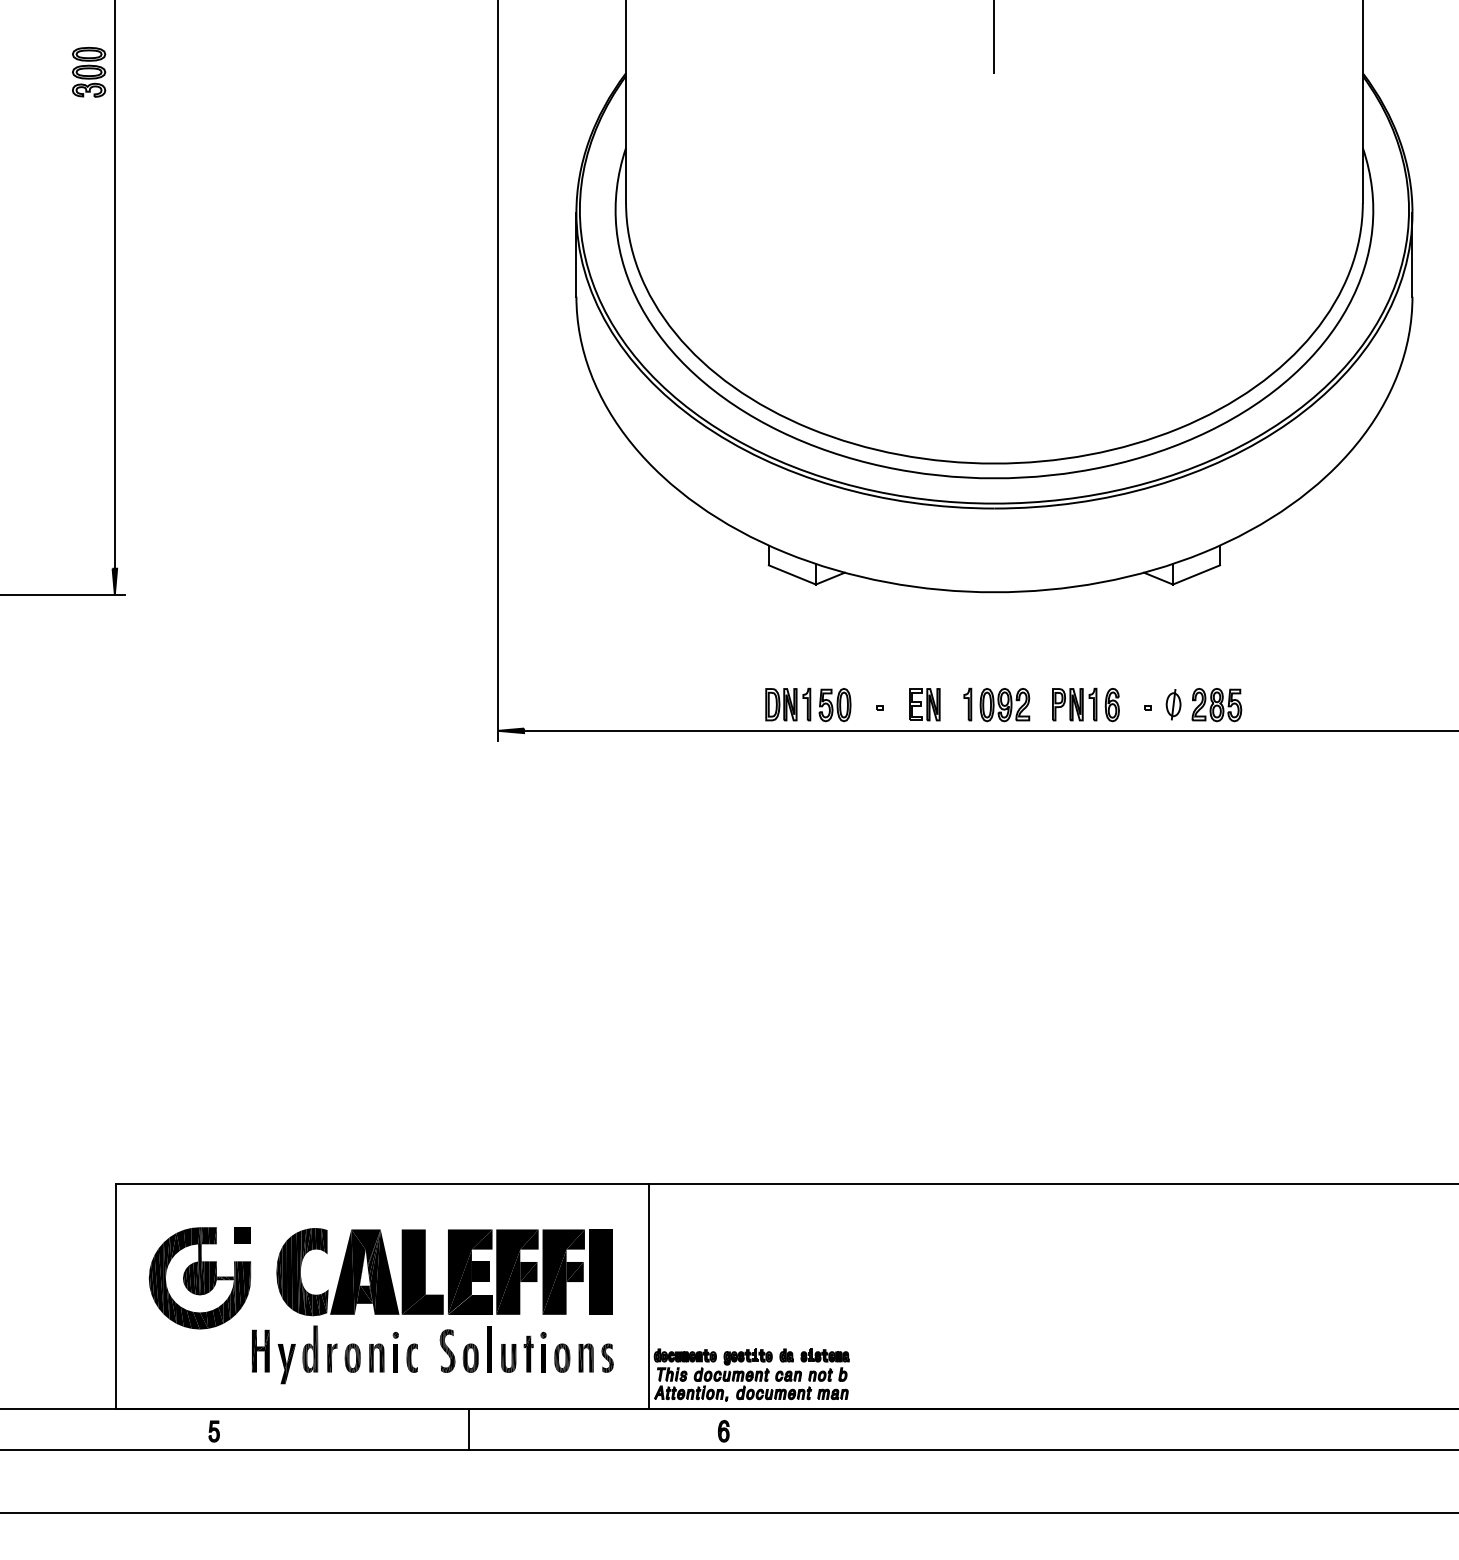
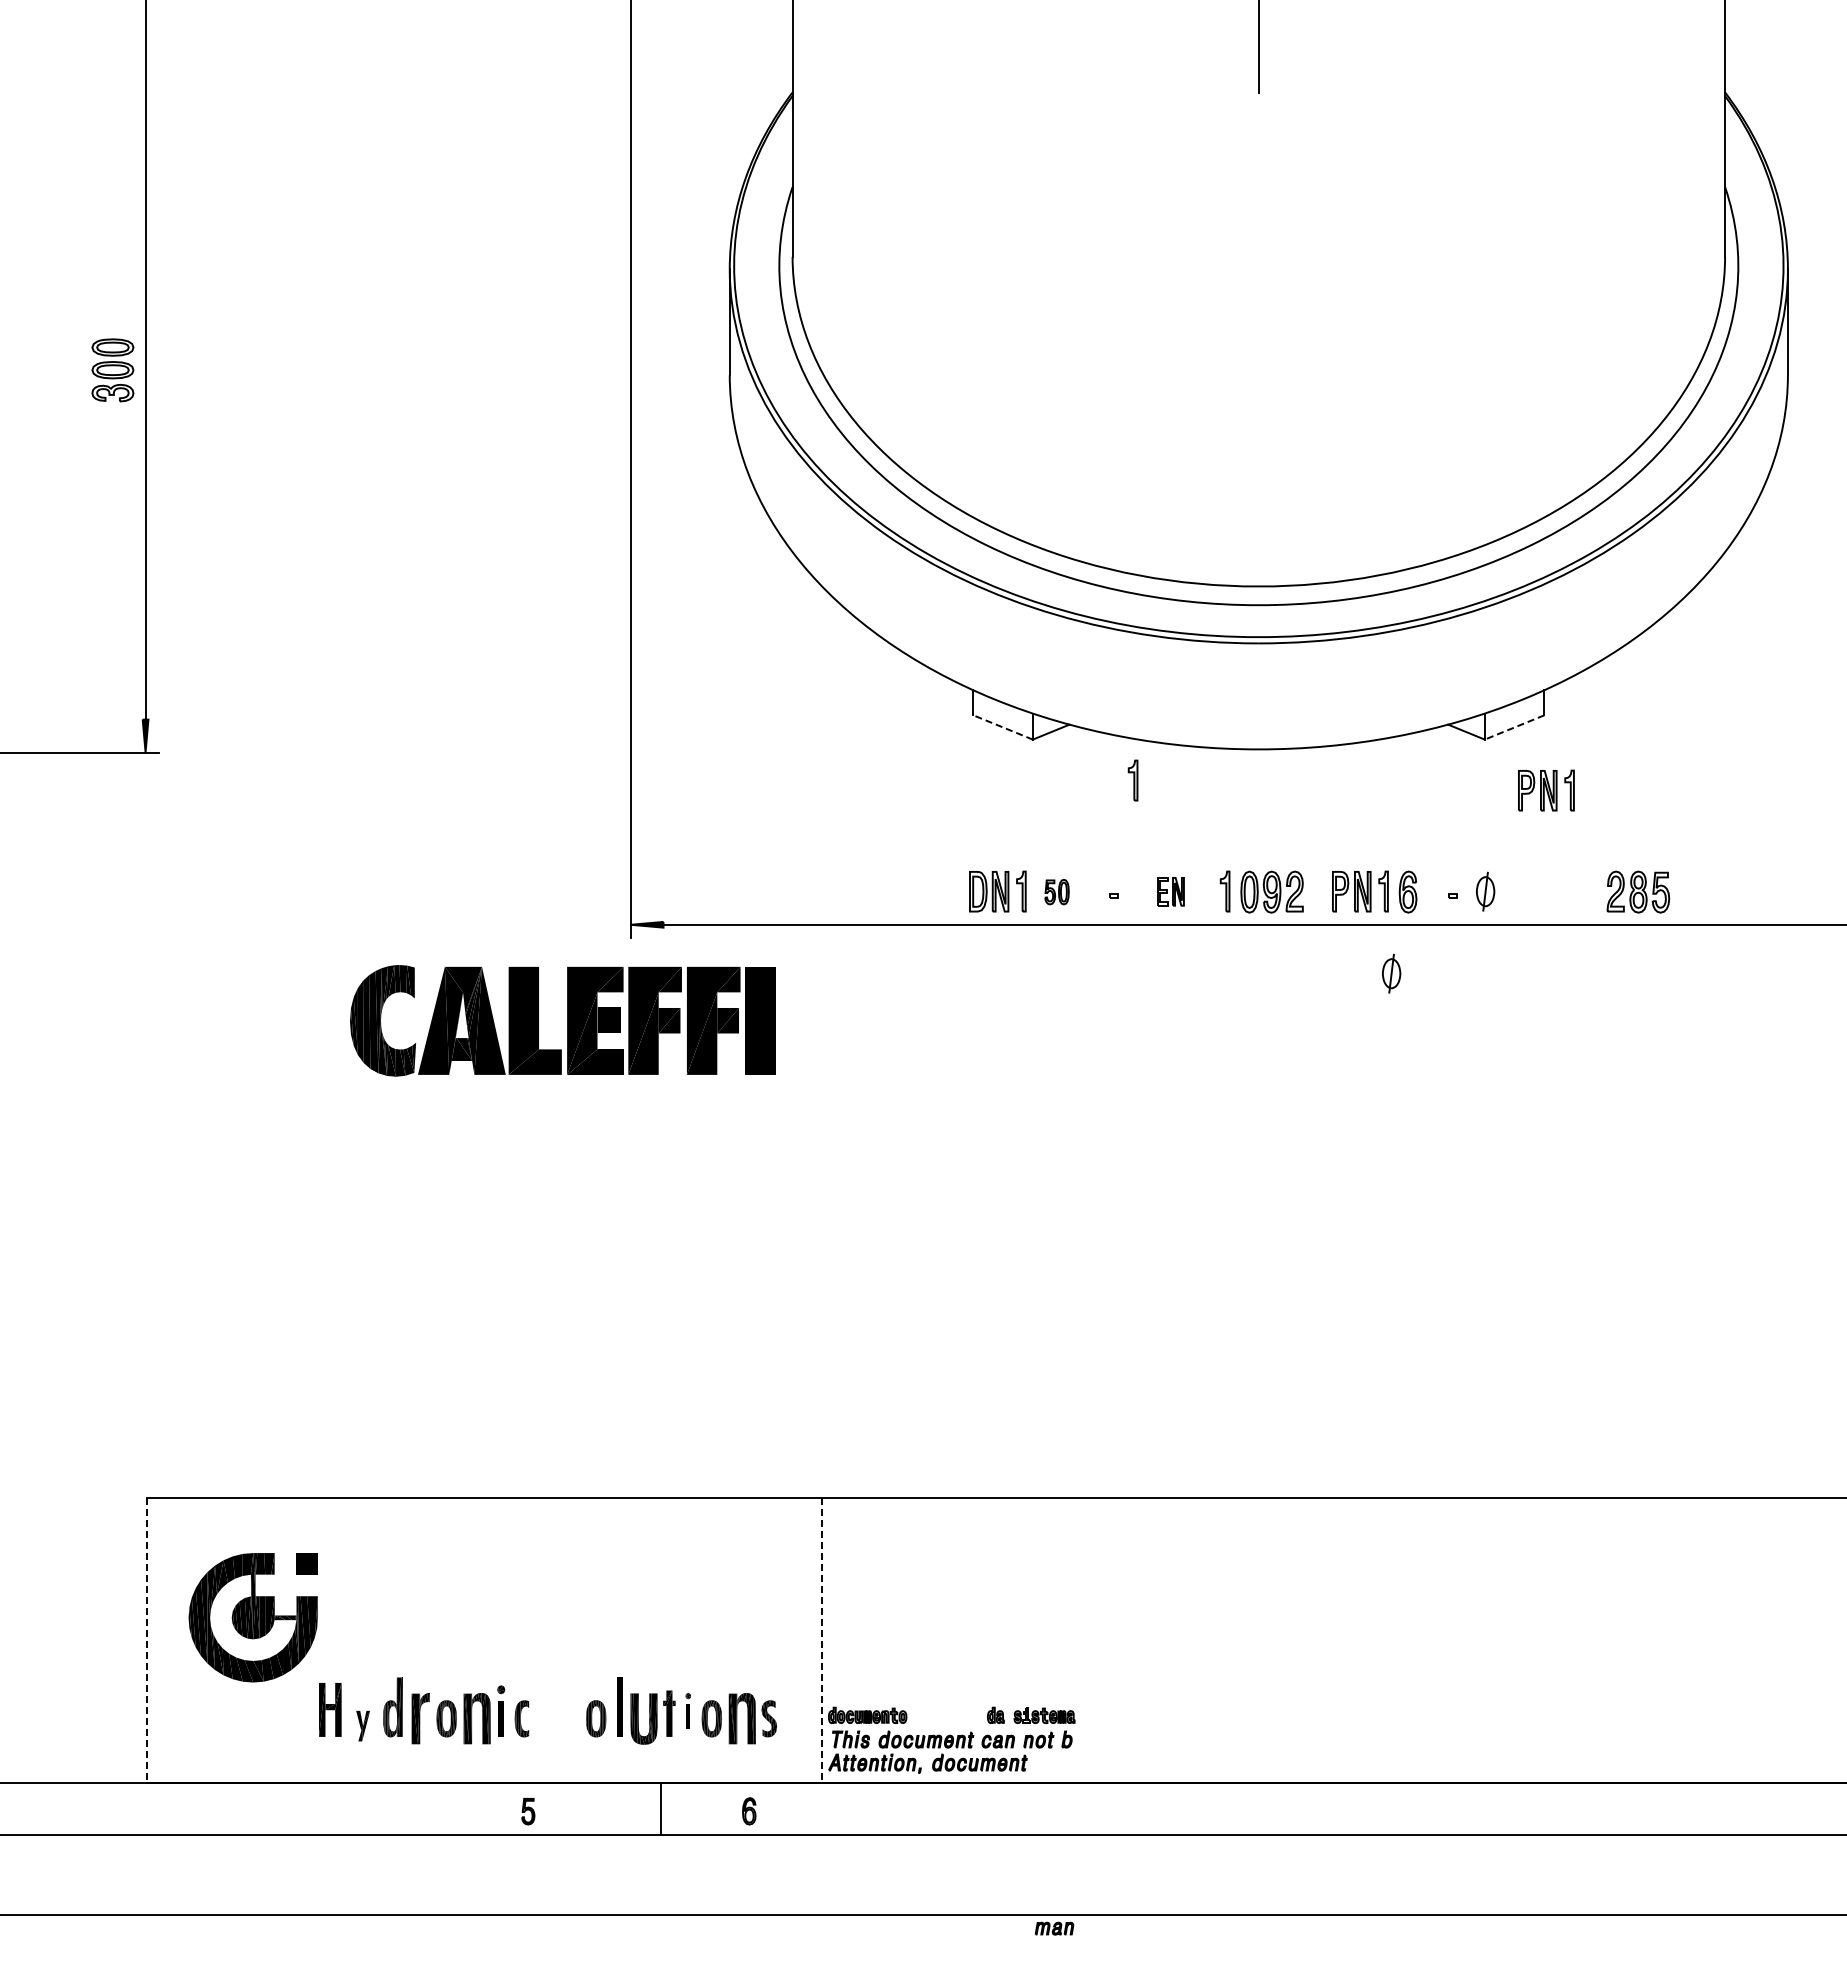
part: (88, 72) -> (112, 370), moved
line: (791, 574) -> (1002, 727), solid -> dashed
line: (1196, 574) -> (1514, 727), solid -> dashed
part: (894, 616) -> (1132, 780), added
part: (1221, 624) -> (1546, 790), added
part: (834, 704) -> (1056, 891), size x0.6
part: (924, 704) -> (1170, 891), size x0.7
part: (1216, 704) -> (1638, 891), moved
part: (1099, 769) -> (1391, 973), added
part: (444, 1271) -> (562, 1020), moved
line: (115, 1296) -> (146, 1640), solid -> dashed
line: (648, 1296) -> (821, 1640), solid -> dashed
part: (447, 1350) -> (566, 1709), removed
part: (543, 1351) -> (688, 1710), size x0.7
part: (332, 1357) -> (420, 1718), size x1.4
part: (376, 1357) -> (476, 1718), size x1.4
part: (508, 1357) -> (643, 1718), size x1.4
part: (585, 1357) -> (741, 1718), size x1.4
part: (747, 1357) -> (946, 1717), removed
part: (286, 1363) -> (362, 1725), size x0.6
part: (833, 1394) -> (1054, 1928), moved
line: (468, 1429) -> (661, 1808), moved
part: (214, 1431) -> (528, 1811), moved
part: (723, 1431) -> (749, 1811), moved

